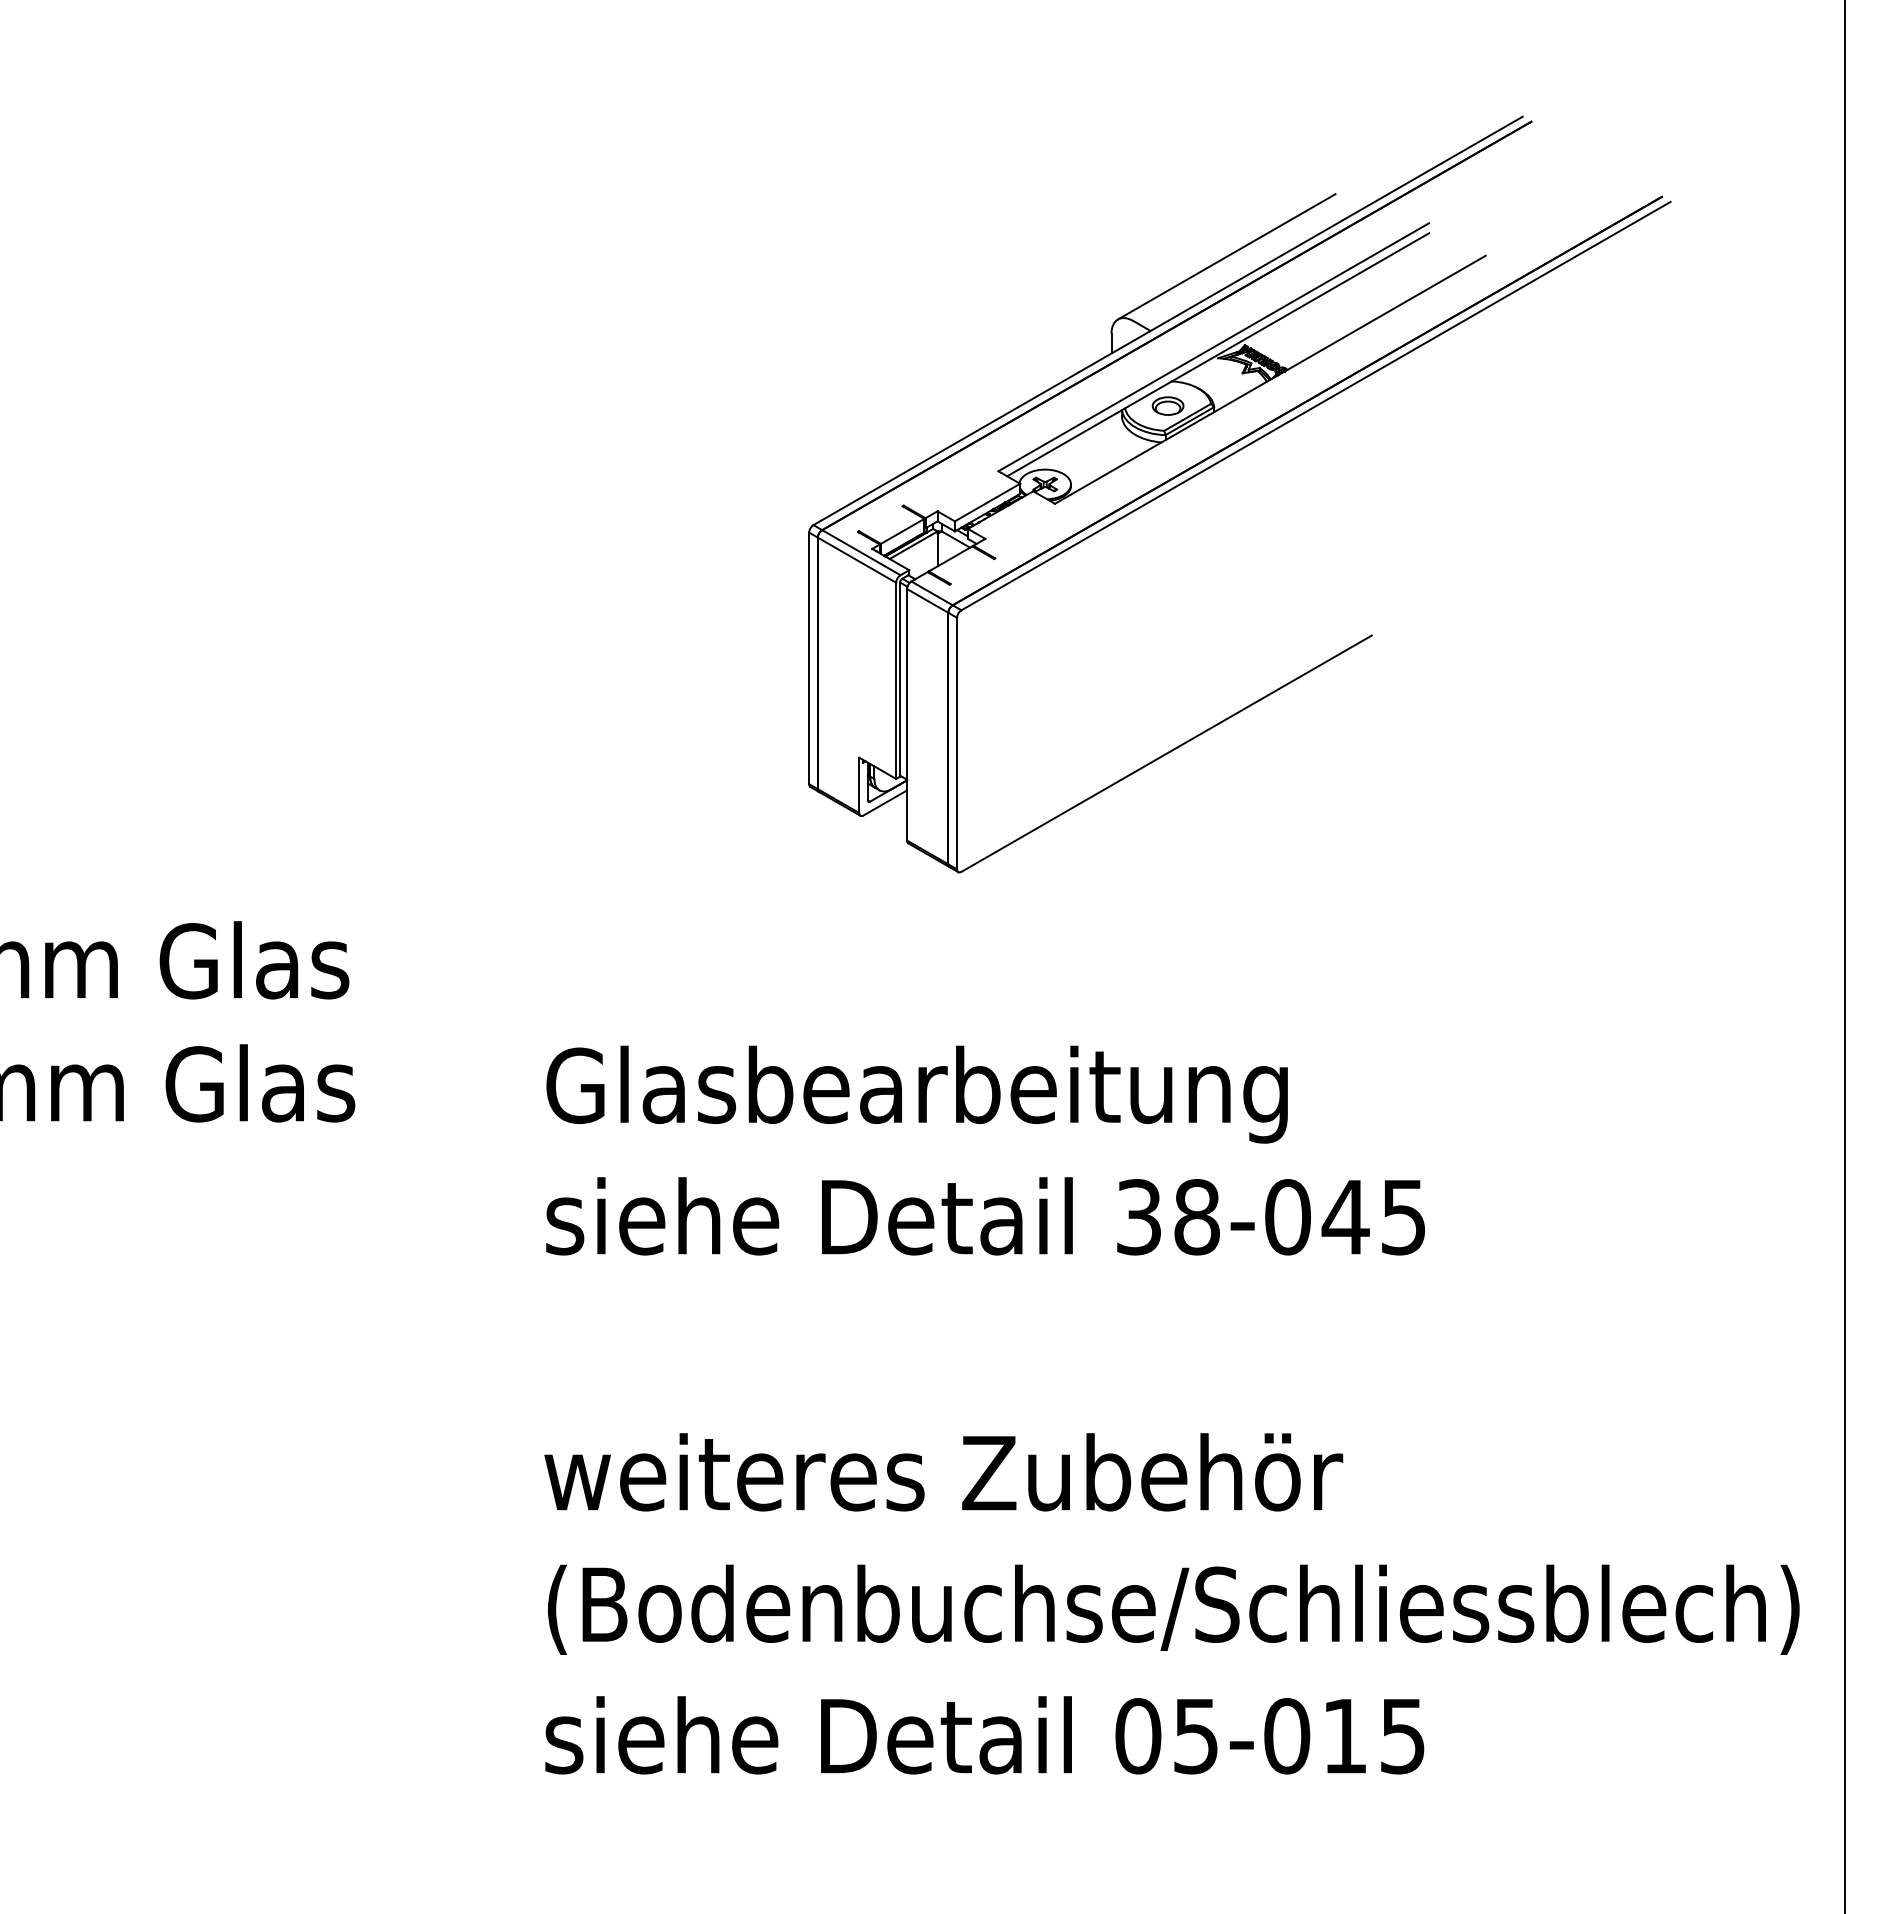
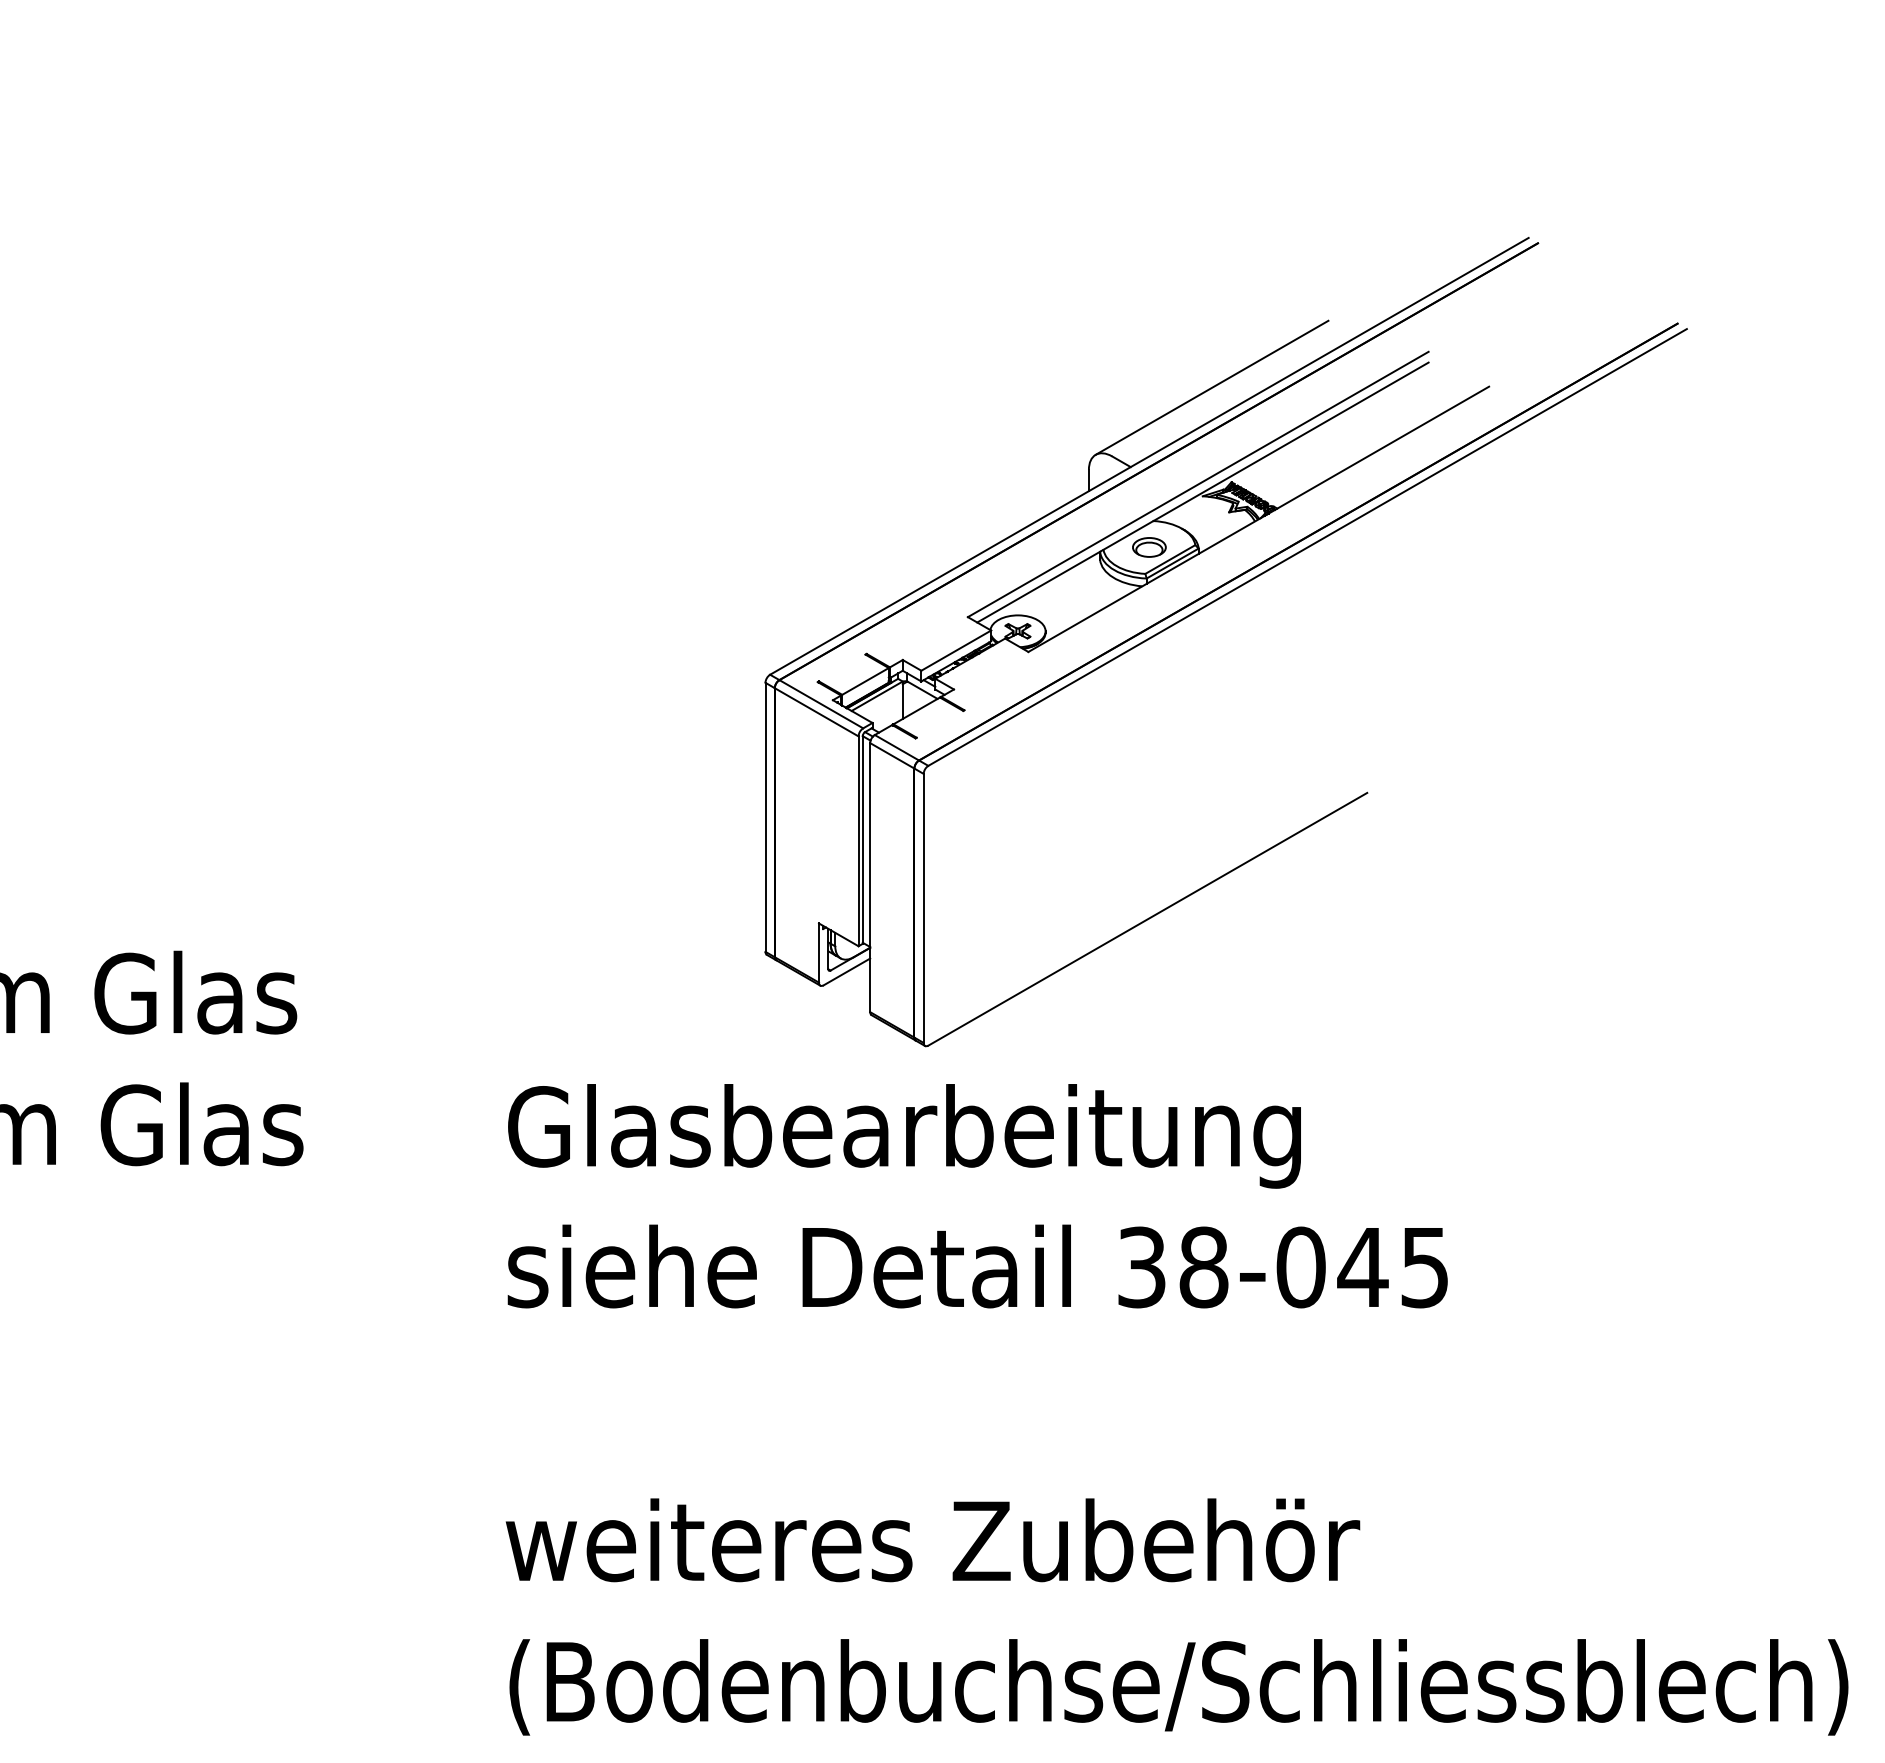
part: (1222, 461) -> (1207, 606), moved

